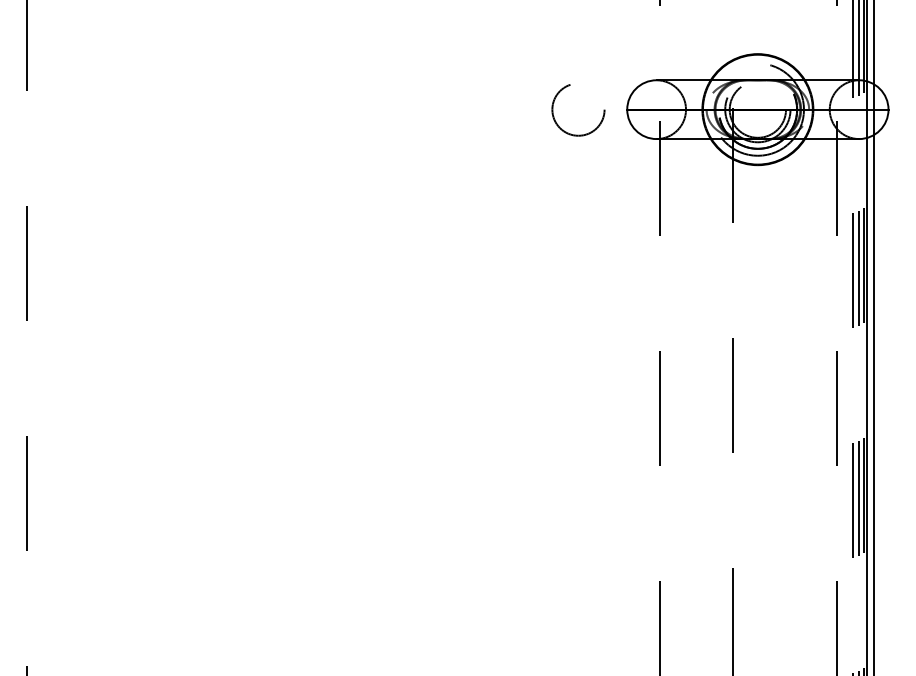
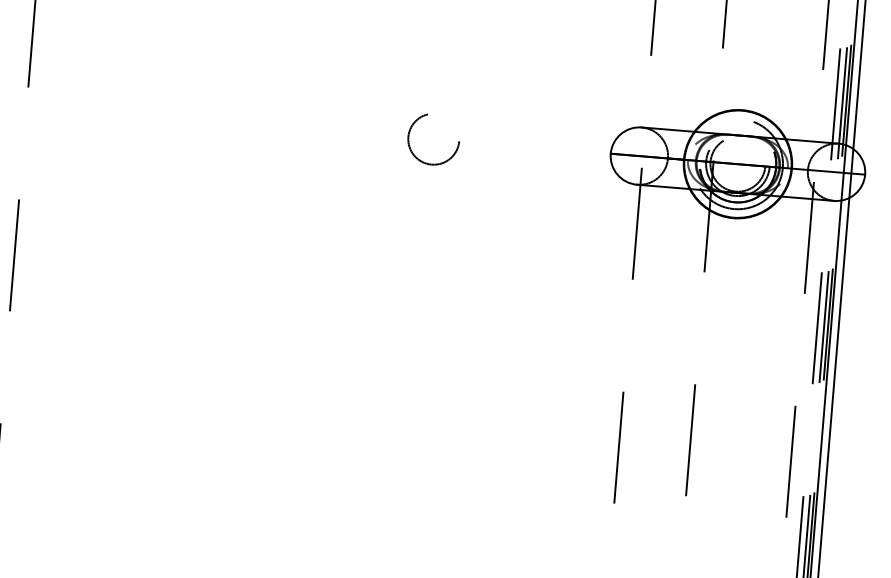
circle: (578, 110) -> (433, 140), moved

